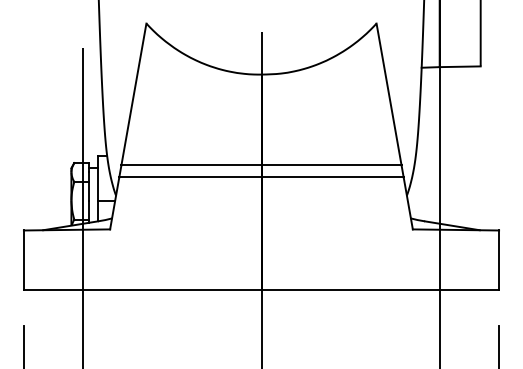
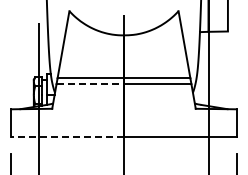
line: (190, 178) -> (90, 84), solid -> dashed
line: (142, 289) -> (67, 137), solid -> dashed

